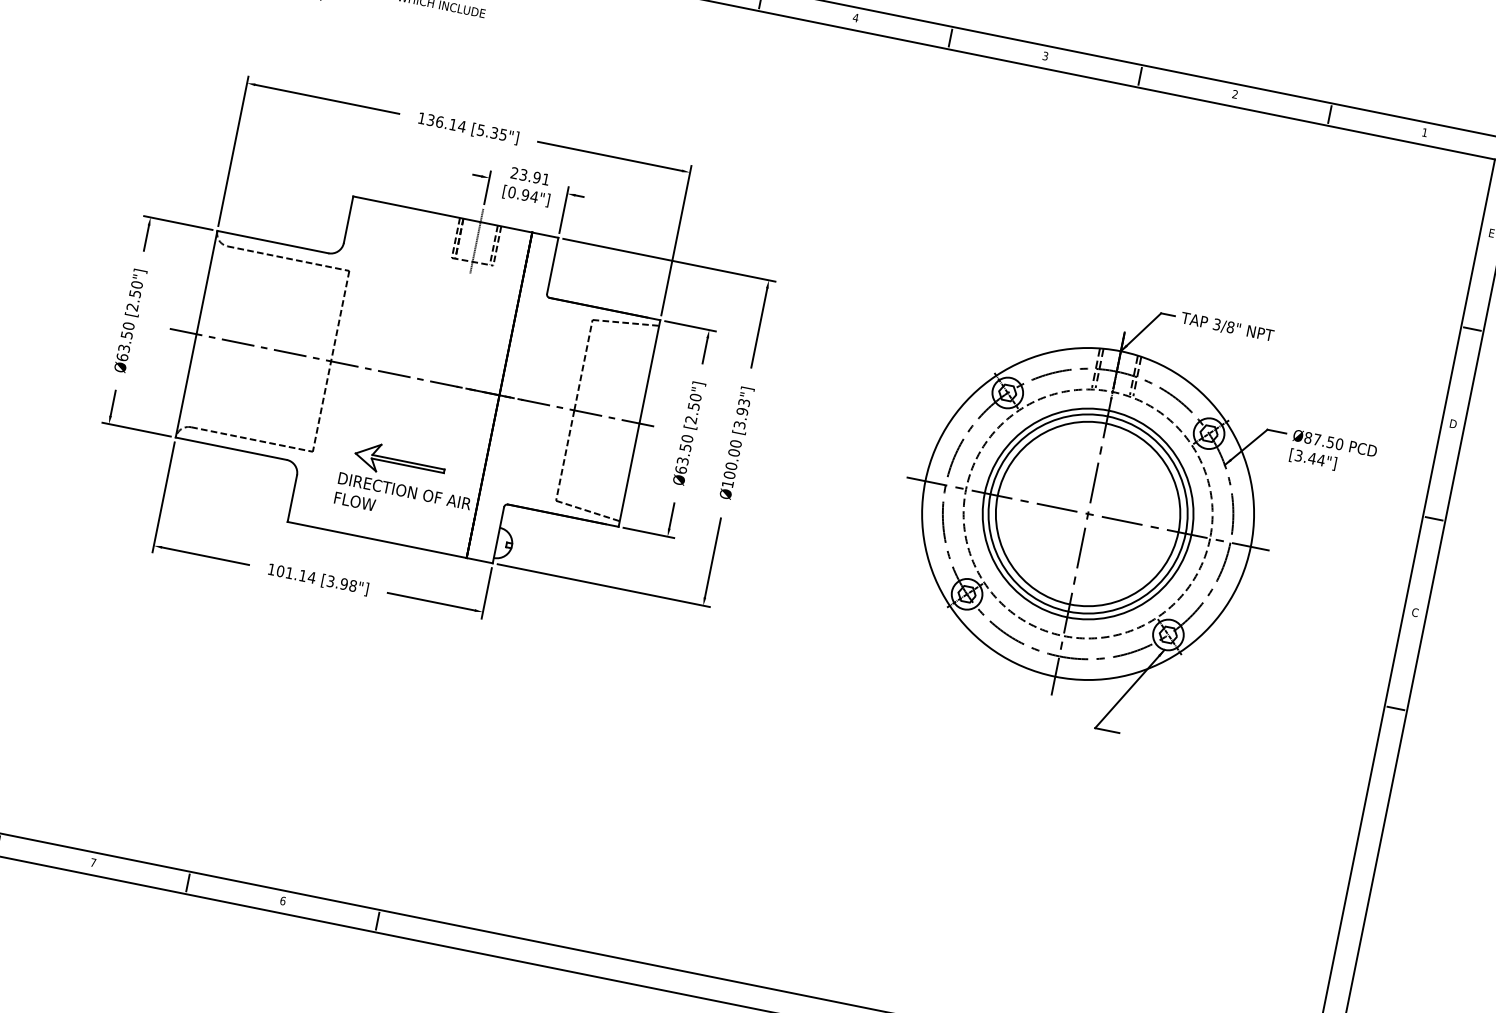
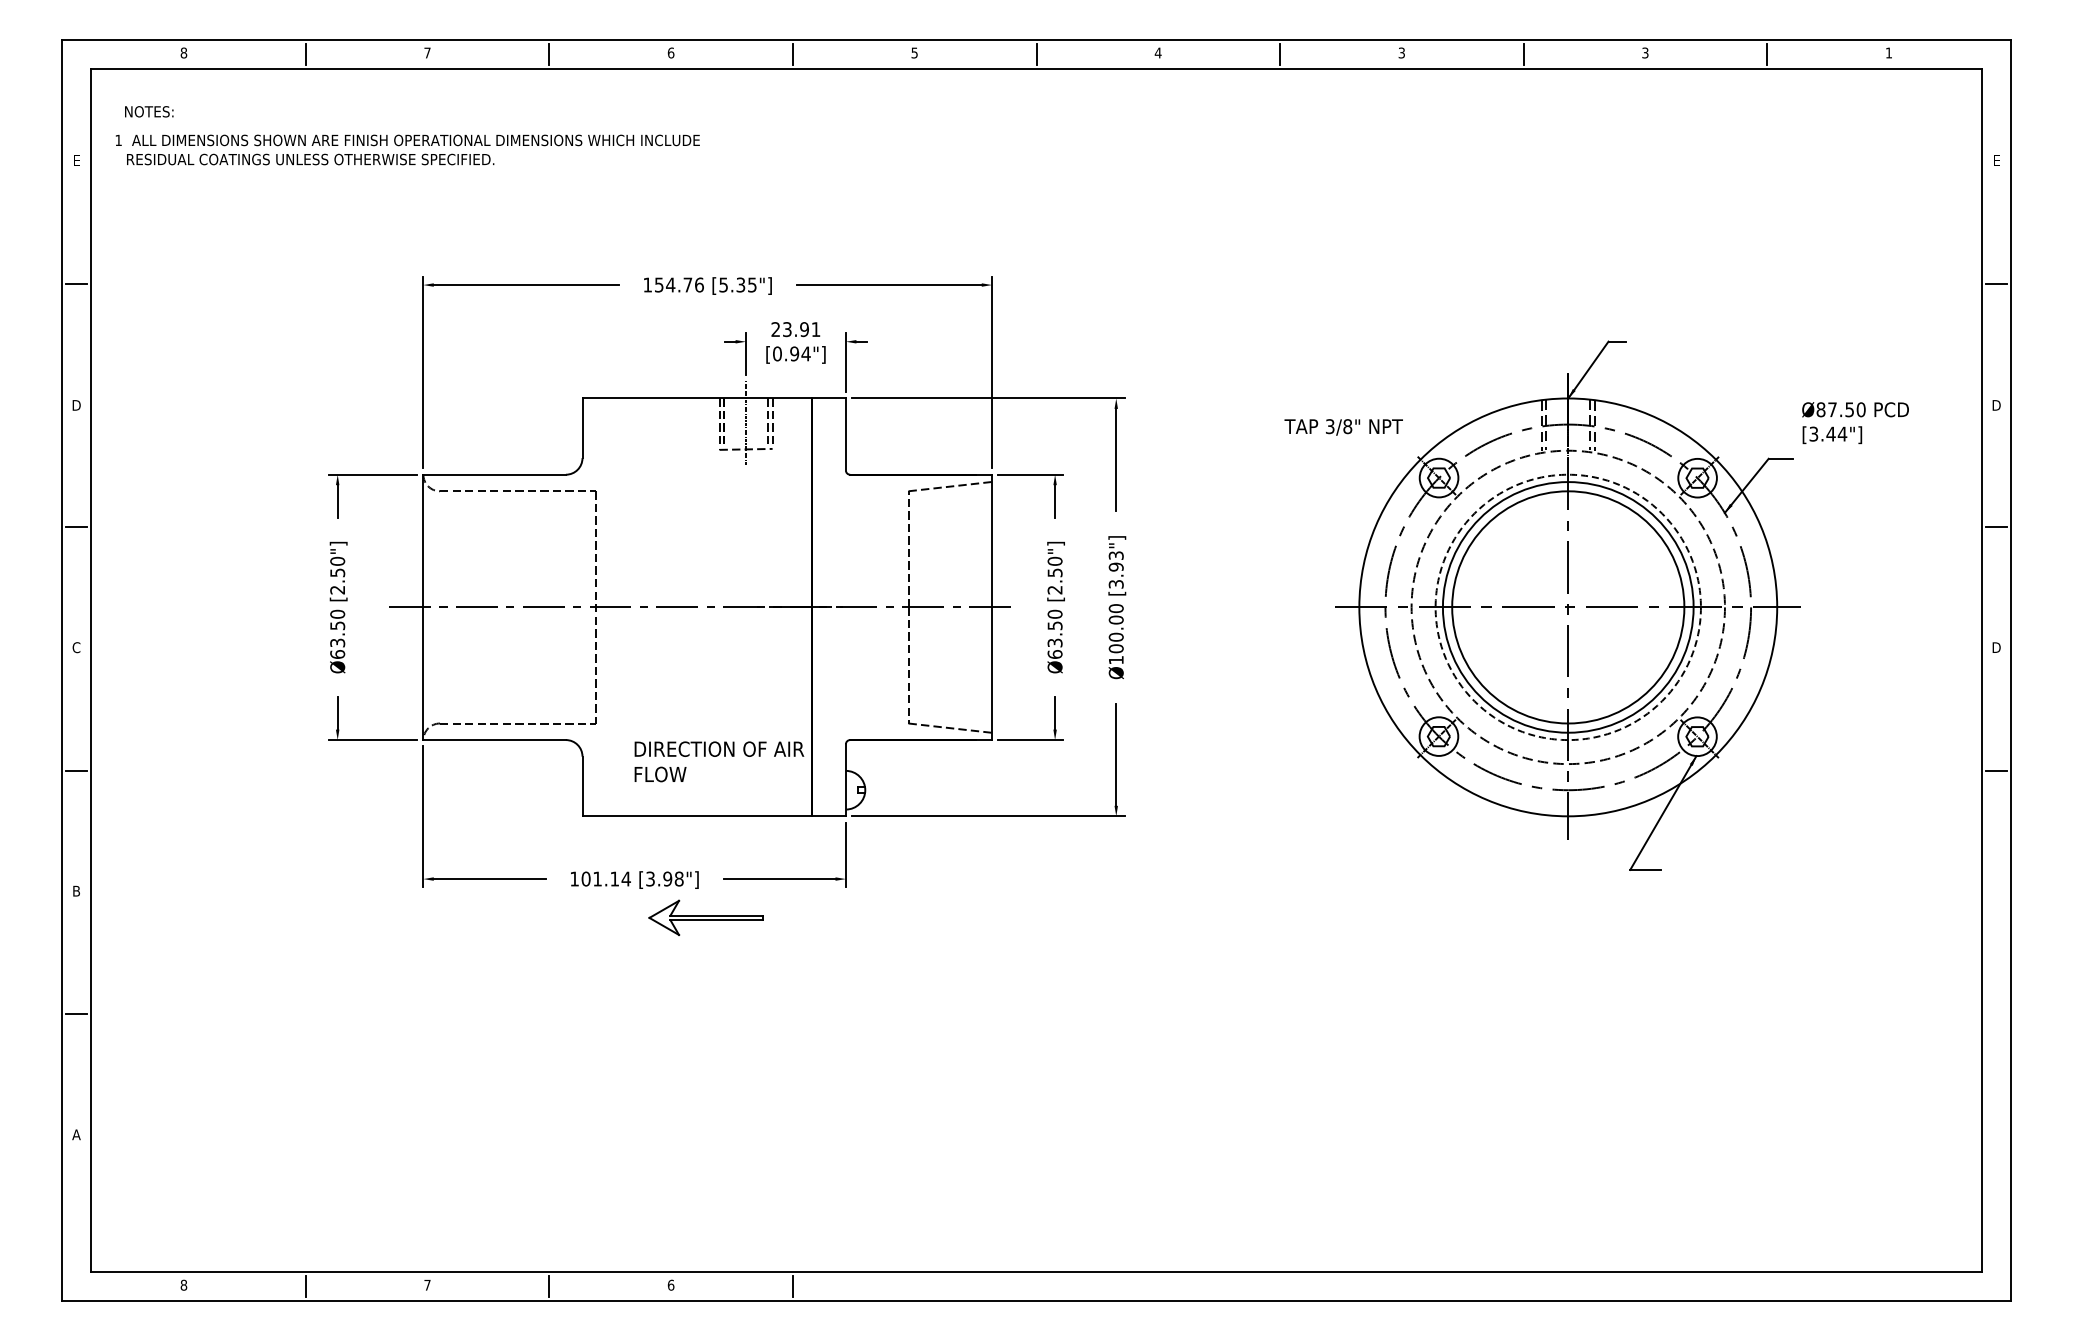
text: (1235, 94) -> (1645, 53), 2 -> 3
text: (446, 122) -> (679, 284), 136.14 -> 154.76
text: (1227, 327) -> (1343, 427), moved
text: (1332, 454) -> (1855, 423), moved
part: (399, 461) -> (705, 917), moved
circle: (1087, 513) -> (1567, 607), solid -> dashed
text: (1415, 612) -> (1996, 647), C -> D

